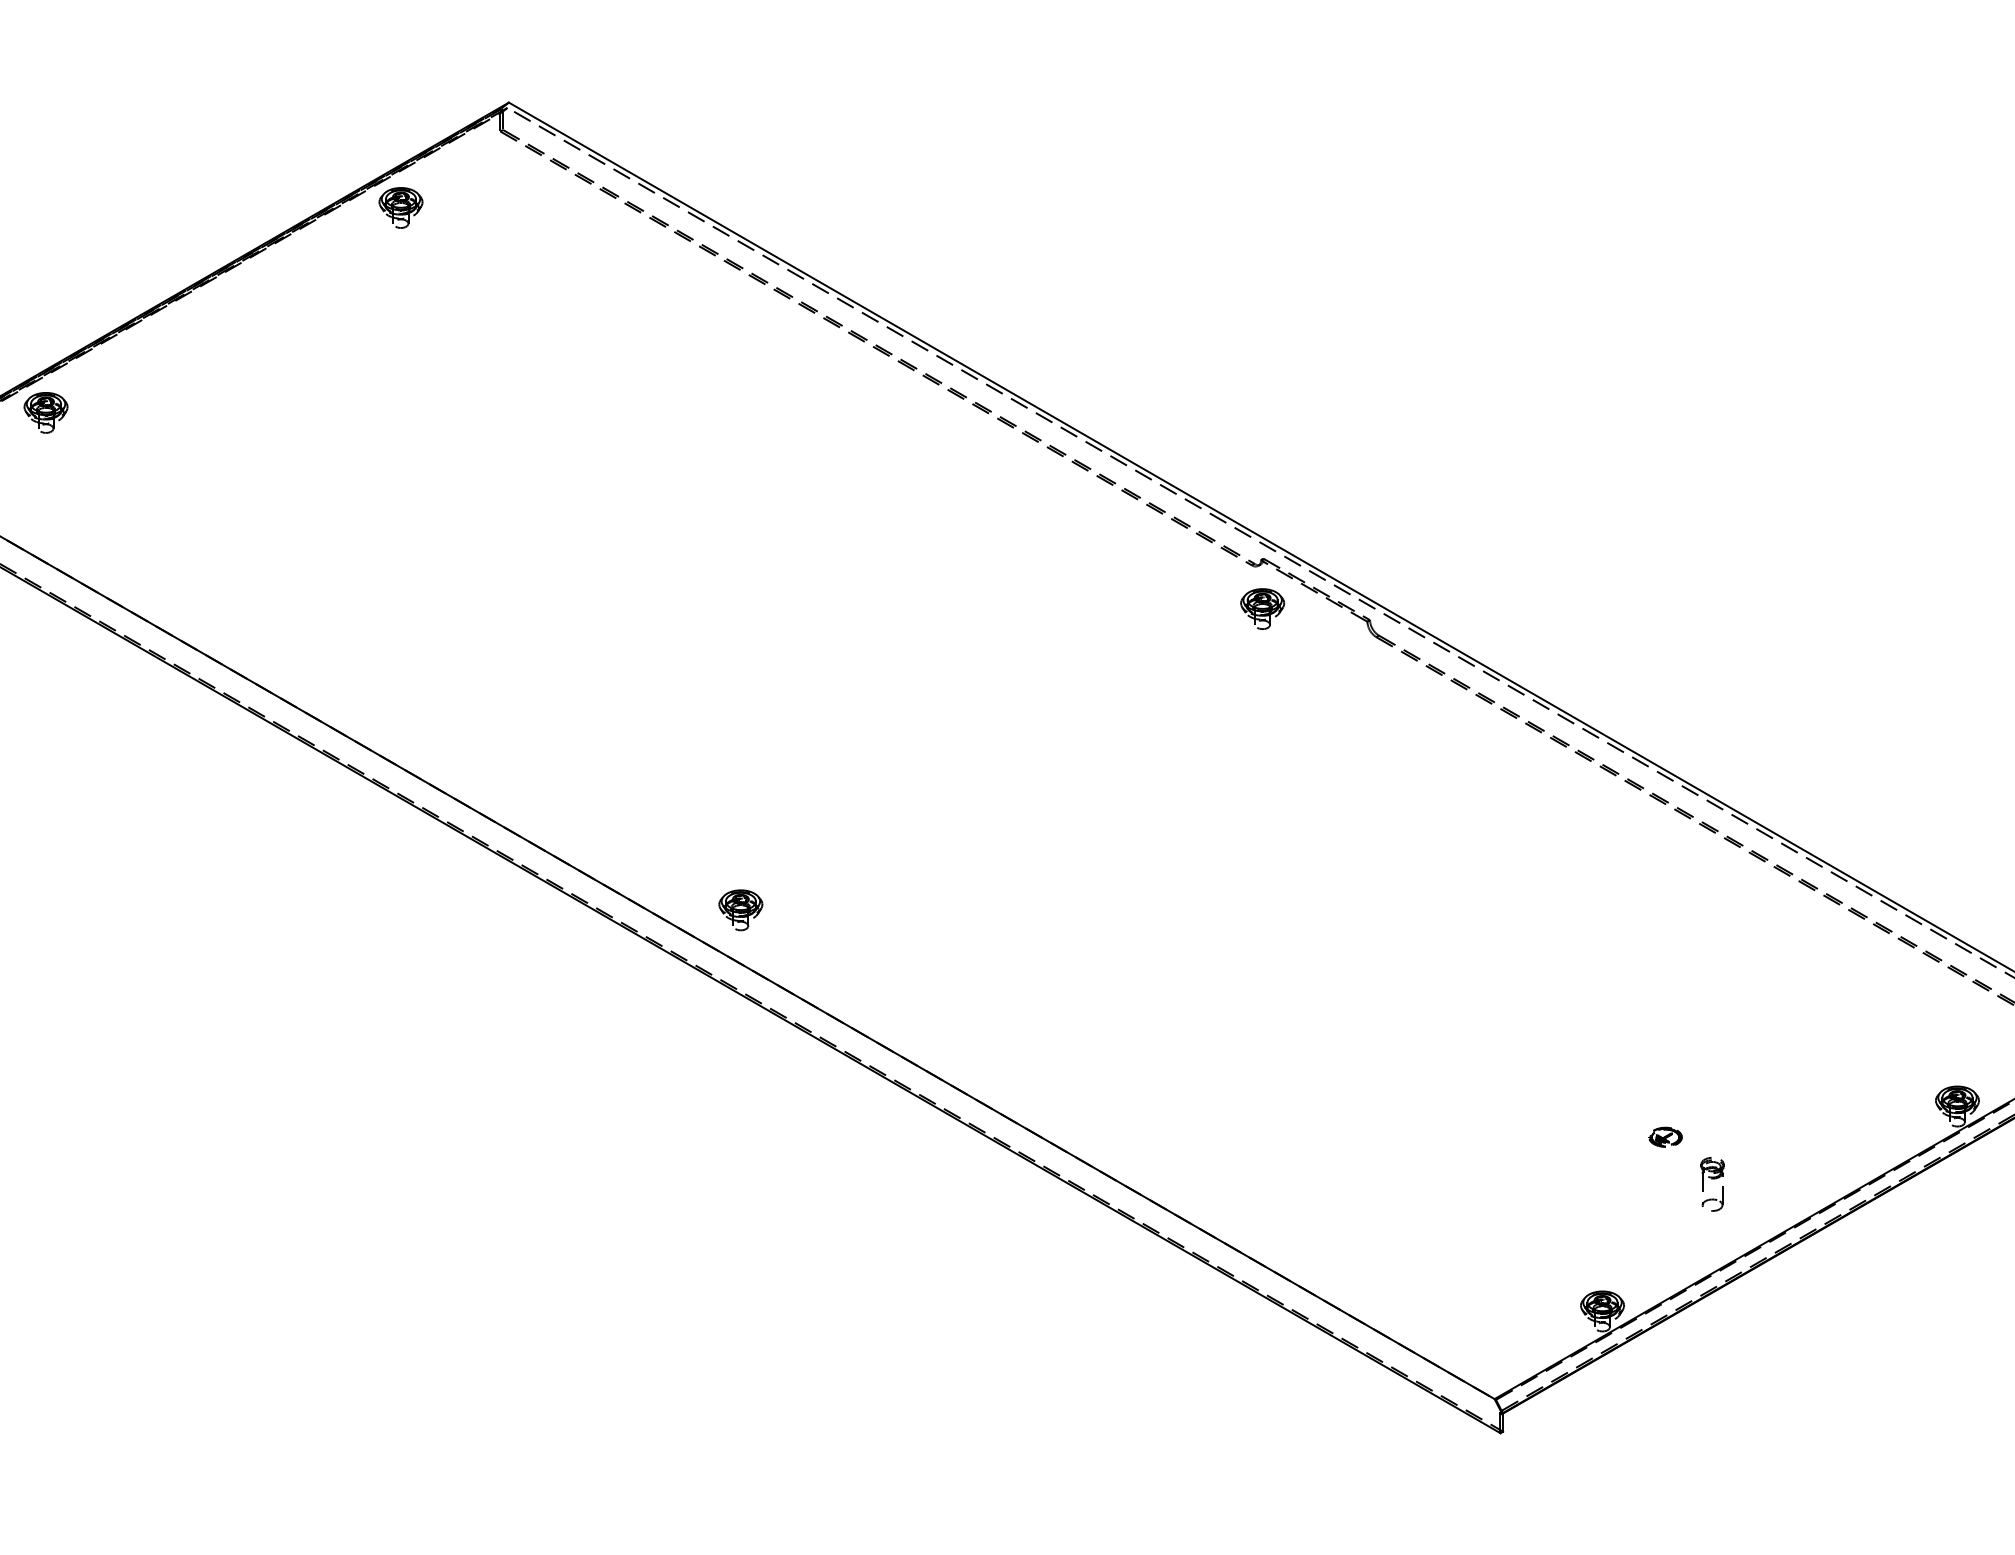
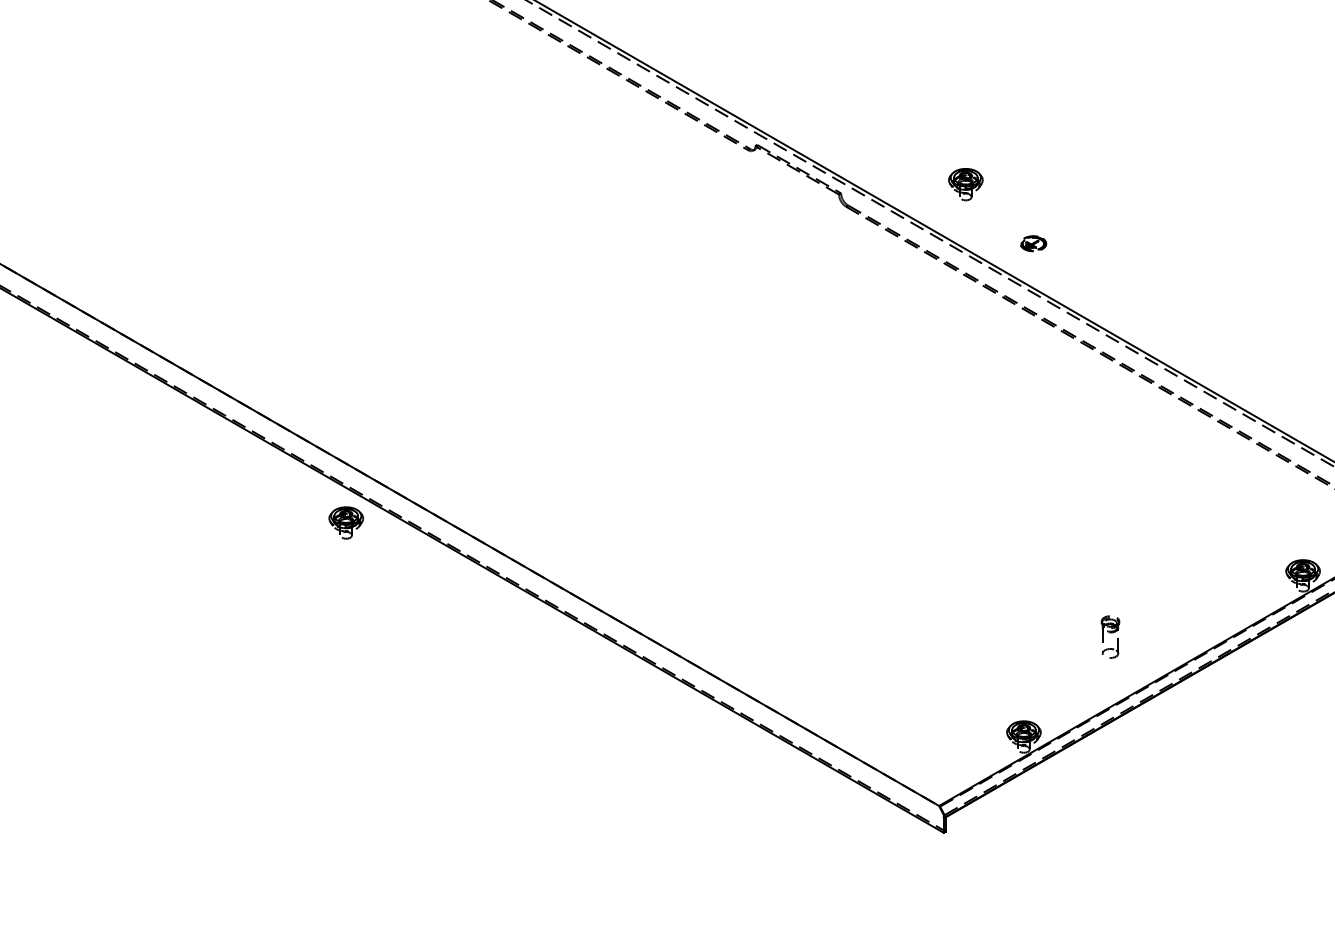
part: (1262, 608) -> (965, 184), moved
part: (740, 910) -> (345, 523), moved
part: (1665, 1136) -> (1033, 243), moved

